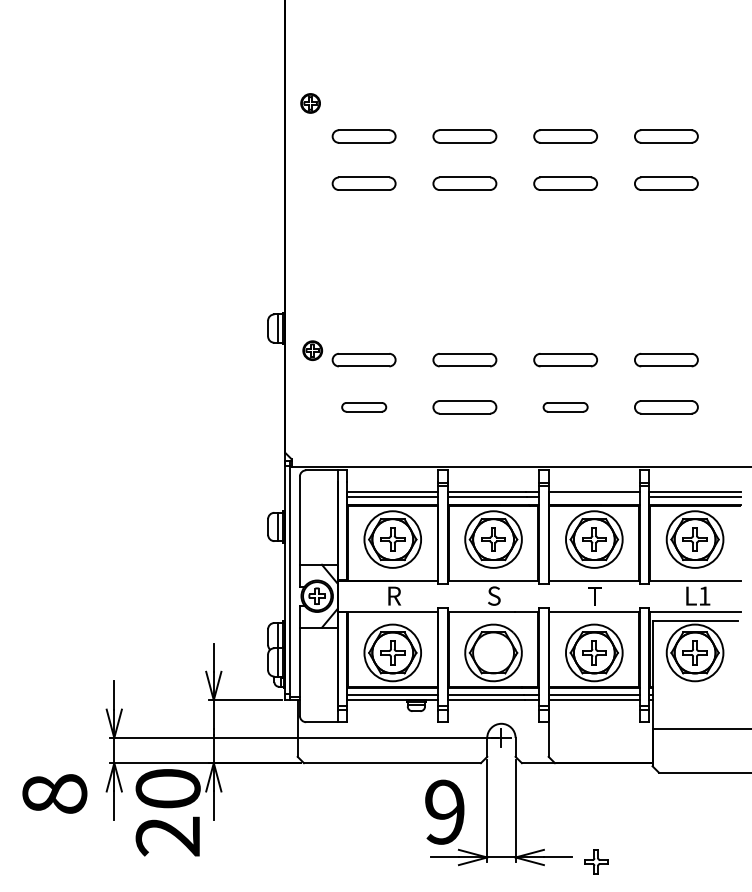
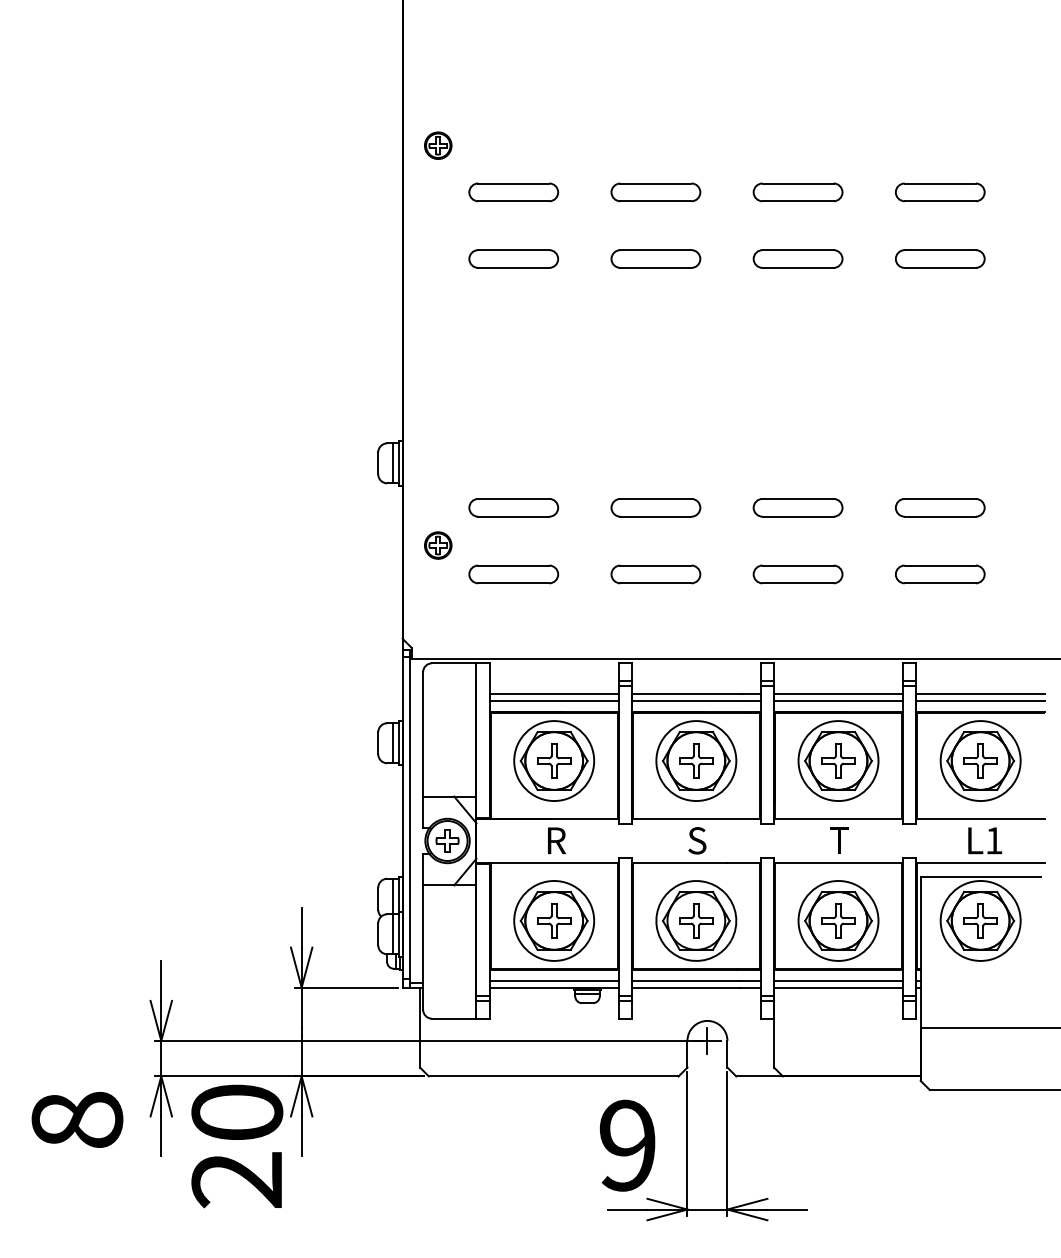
part: (312, 350) -> (438, 545), moved
part: (363, 407) -> (513, 574), size x1.43
part: (565, 407) -> (797, 574), size x1.43
line: (594, 497) -> (838, 701), added
part: (596, 861) -> (696, 920), moved

